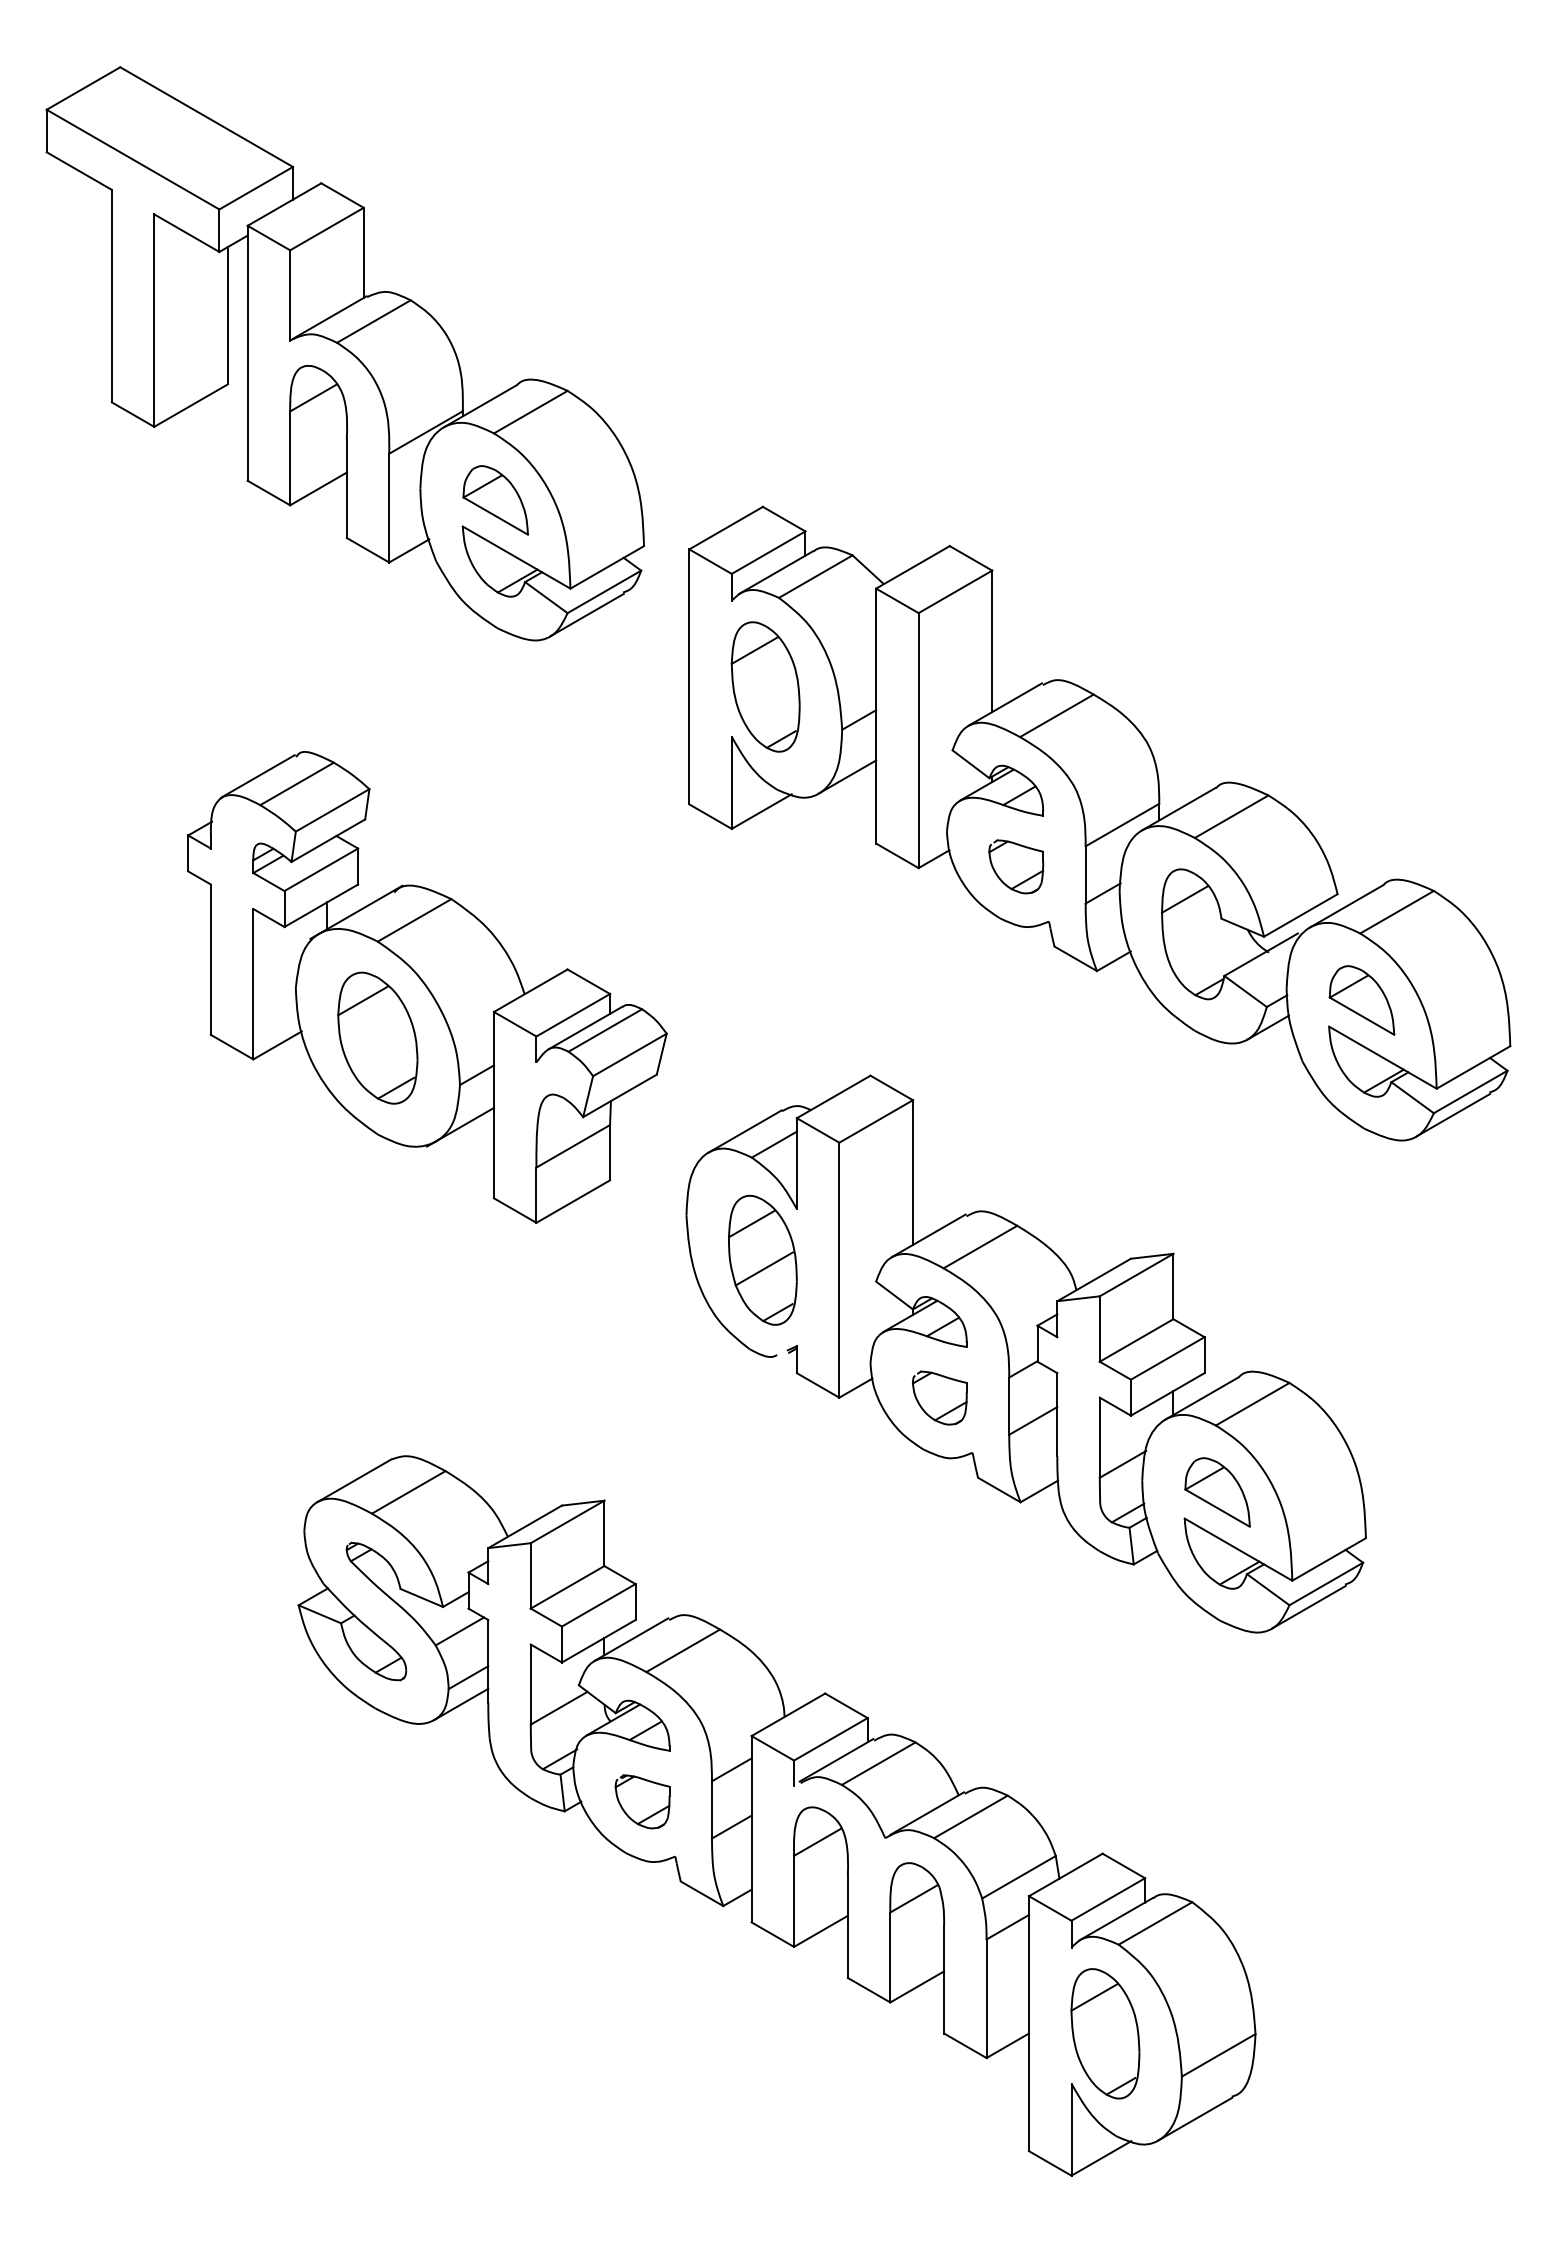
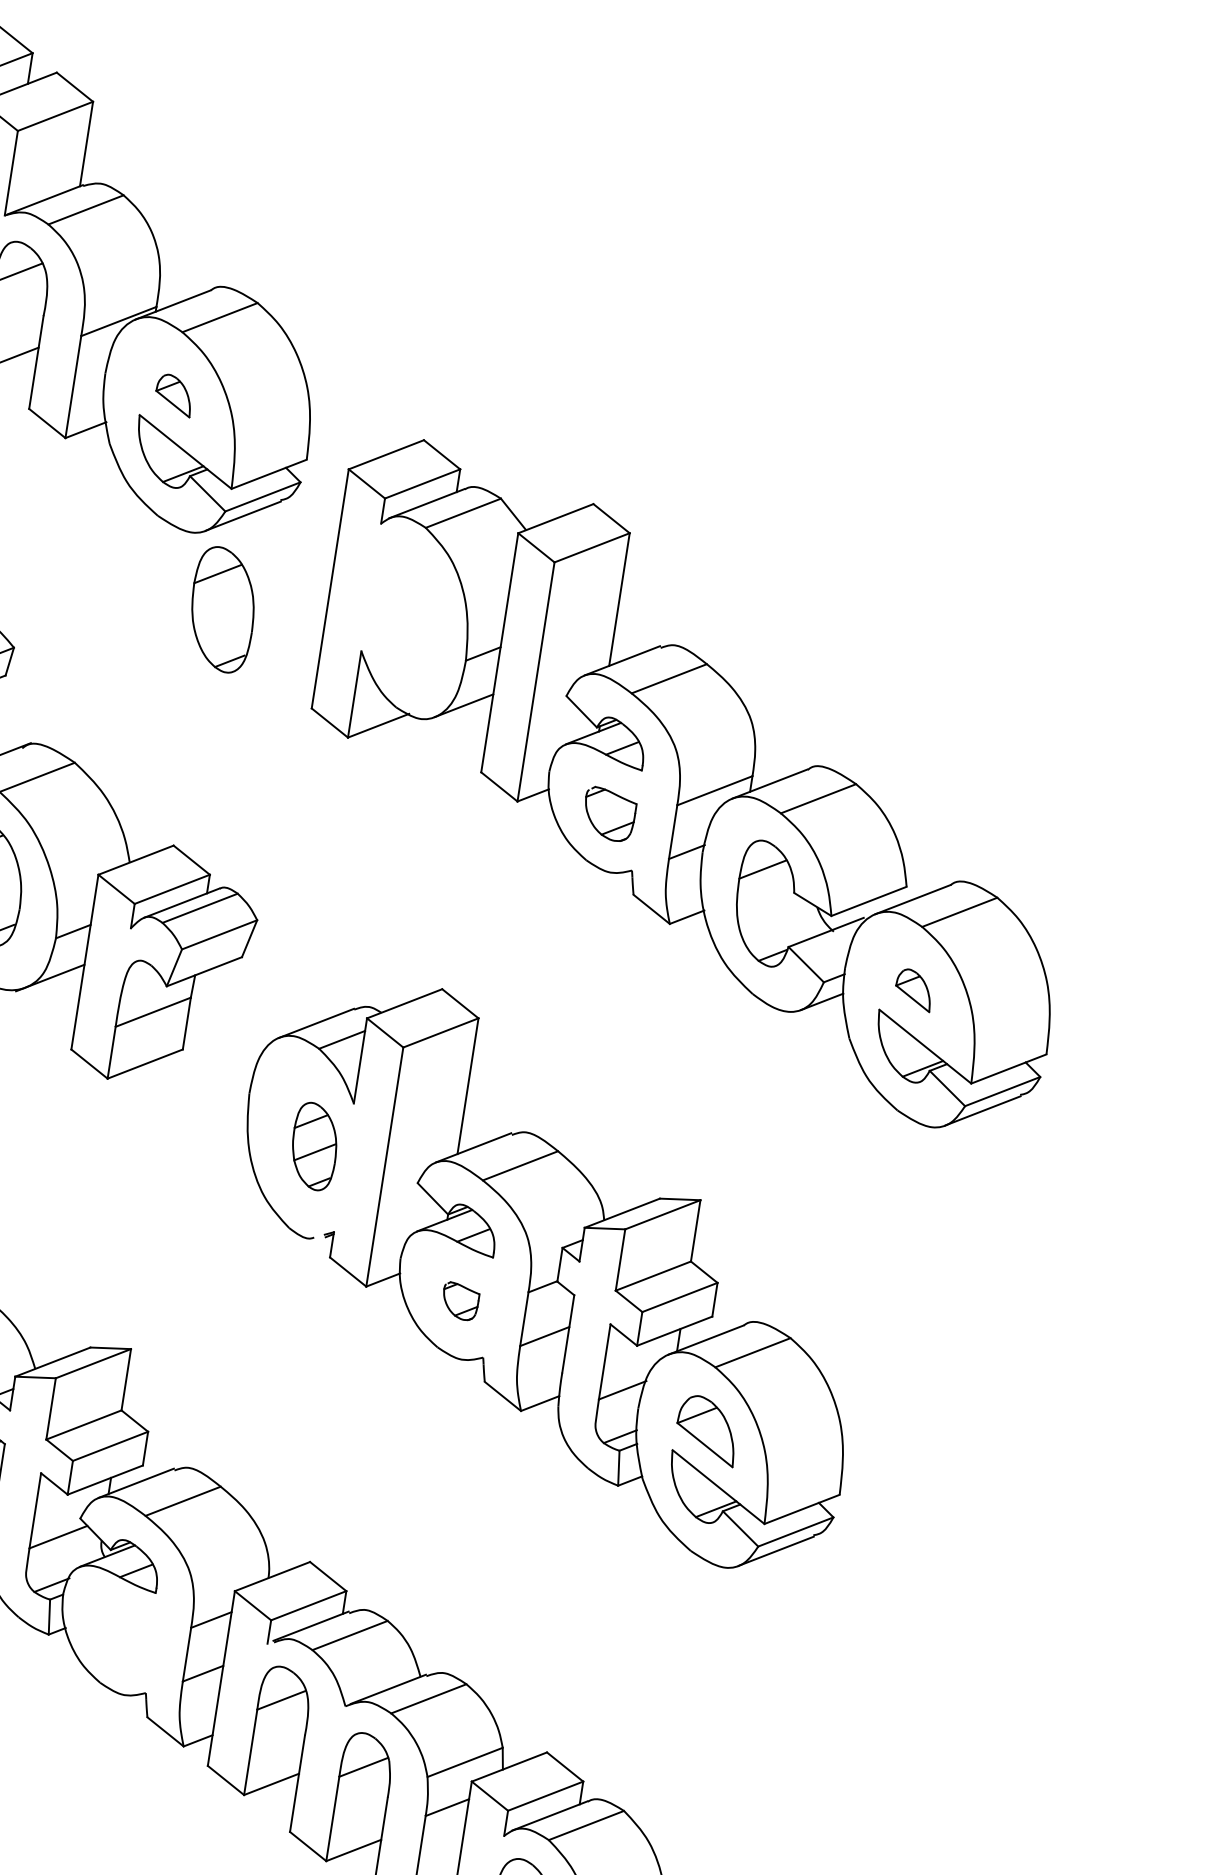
part: (495, 500) -> (174, 395), size x0.6
part: (765, 686) -> (222, 609), moved
part: (1361, 1000) -> (913, 989), size x0.6
part: (762, 1259) -> (314, 1145), size x0.7
part: (939, 1397) -> (460, 1300), size x0.7
part: (642, 1801) -> (123, 1636), removed

